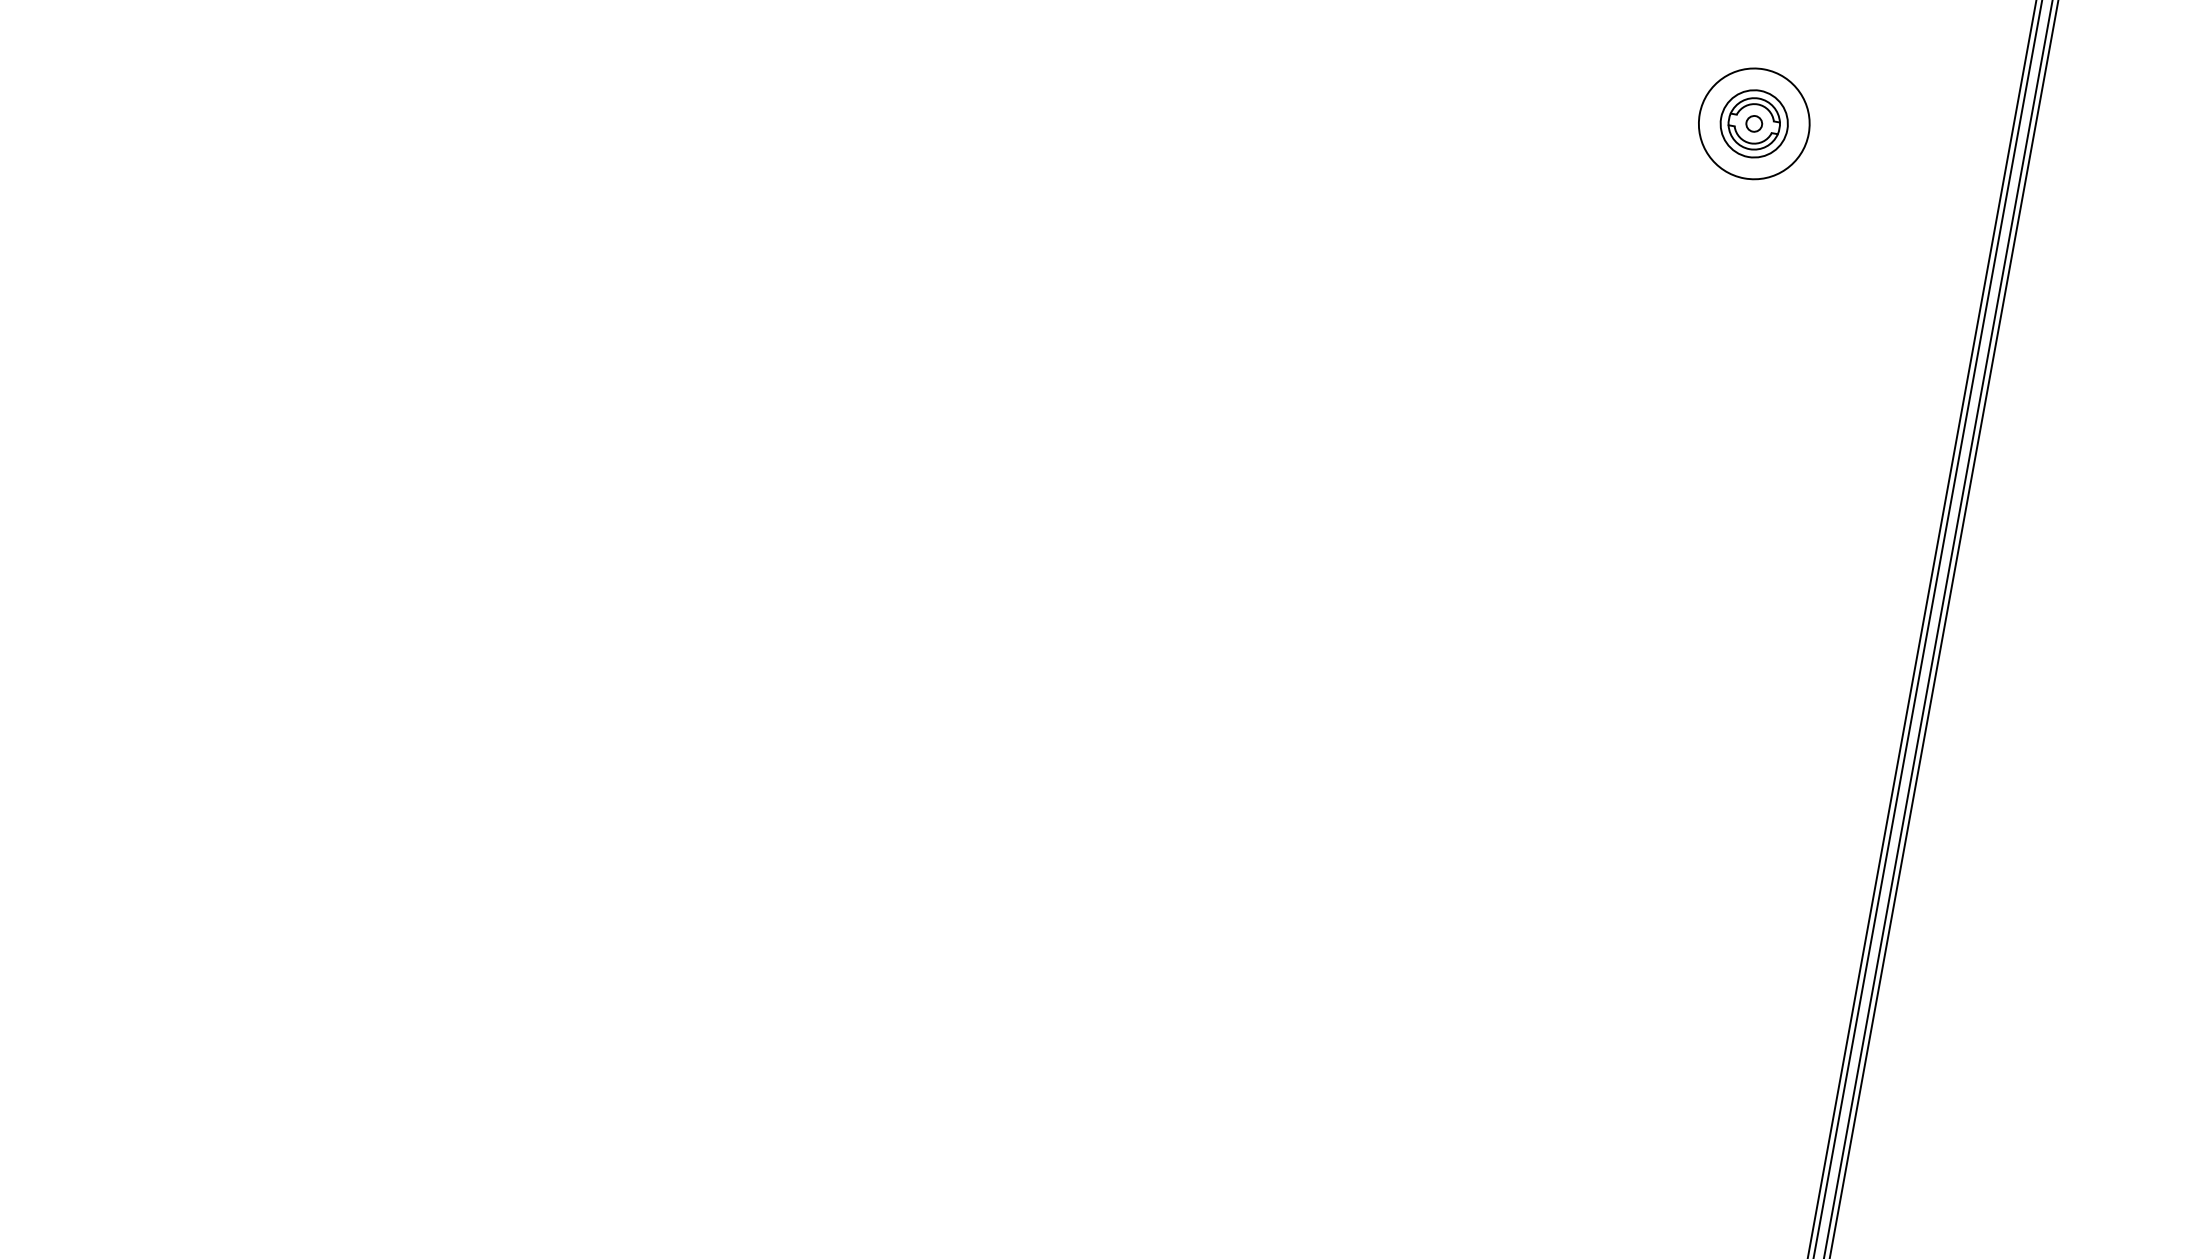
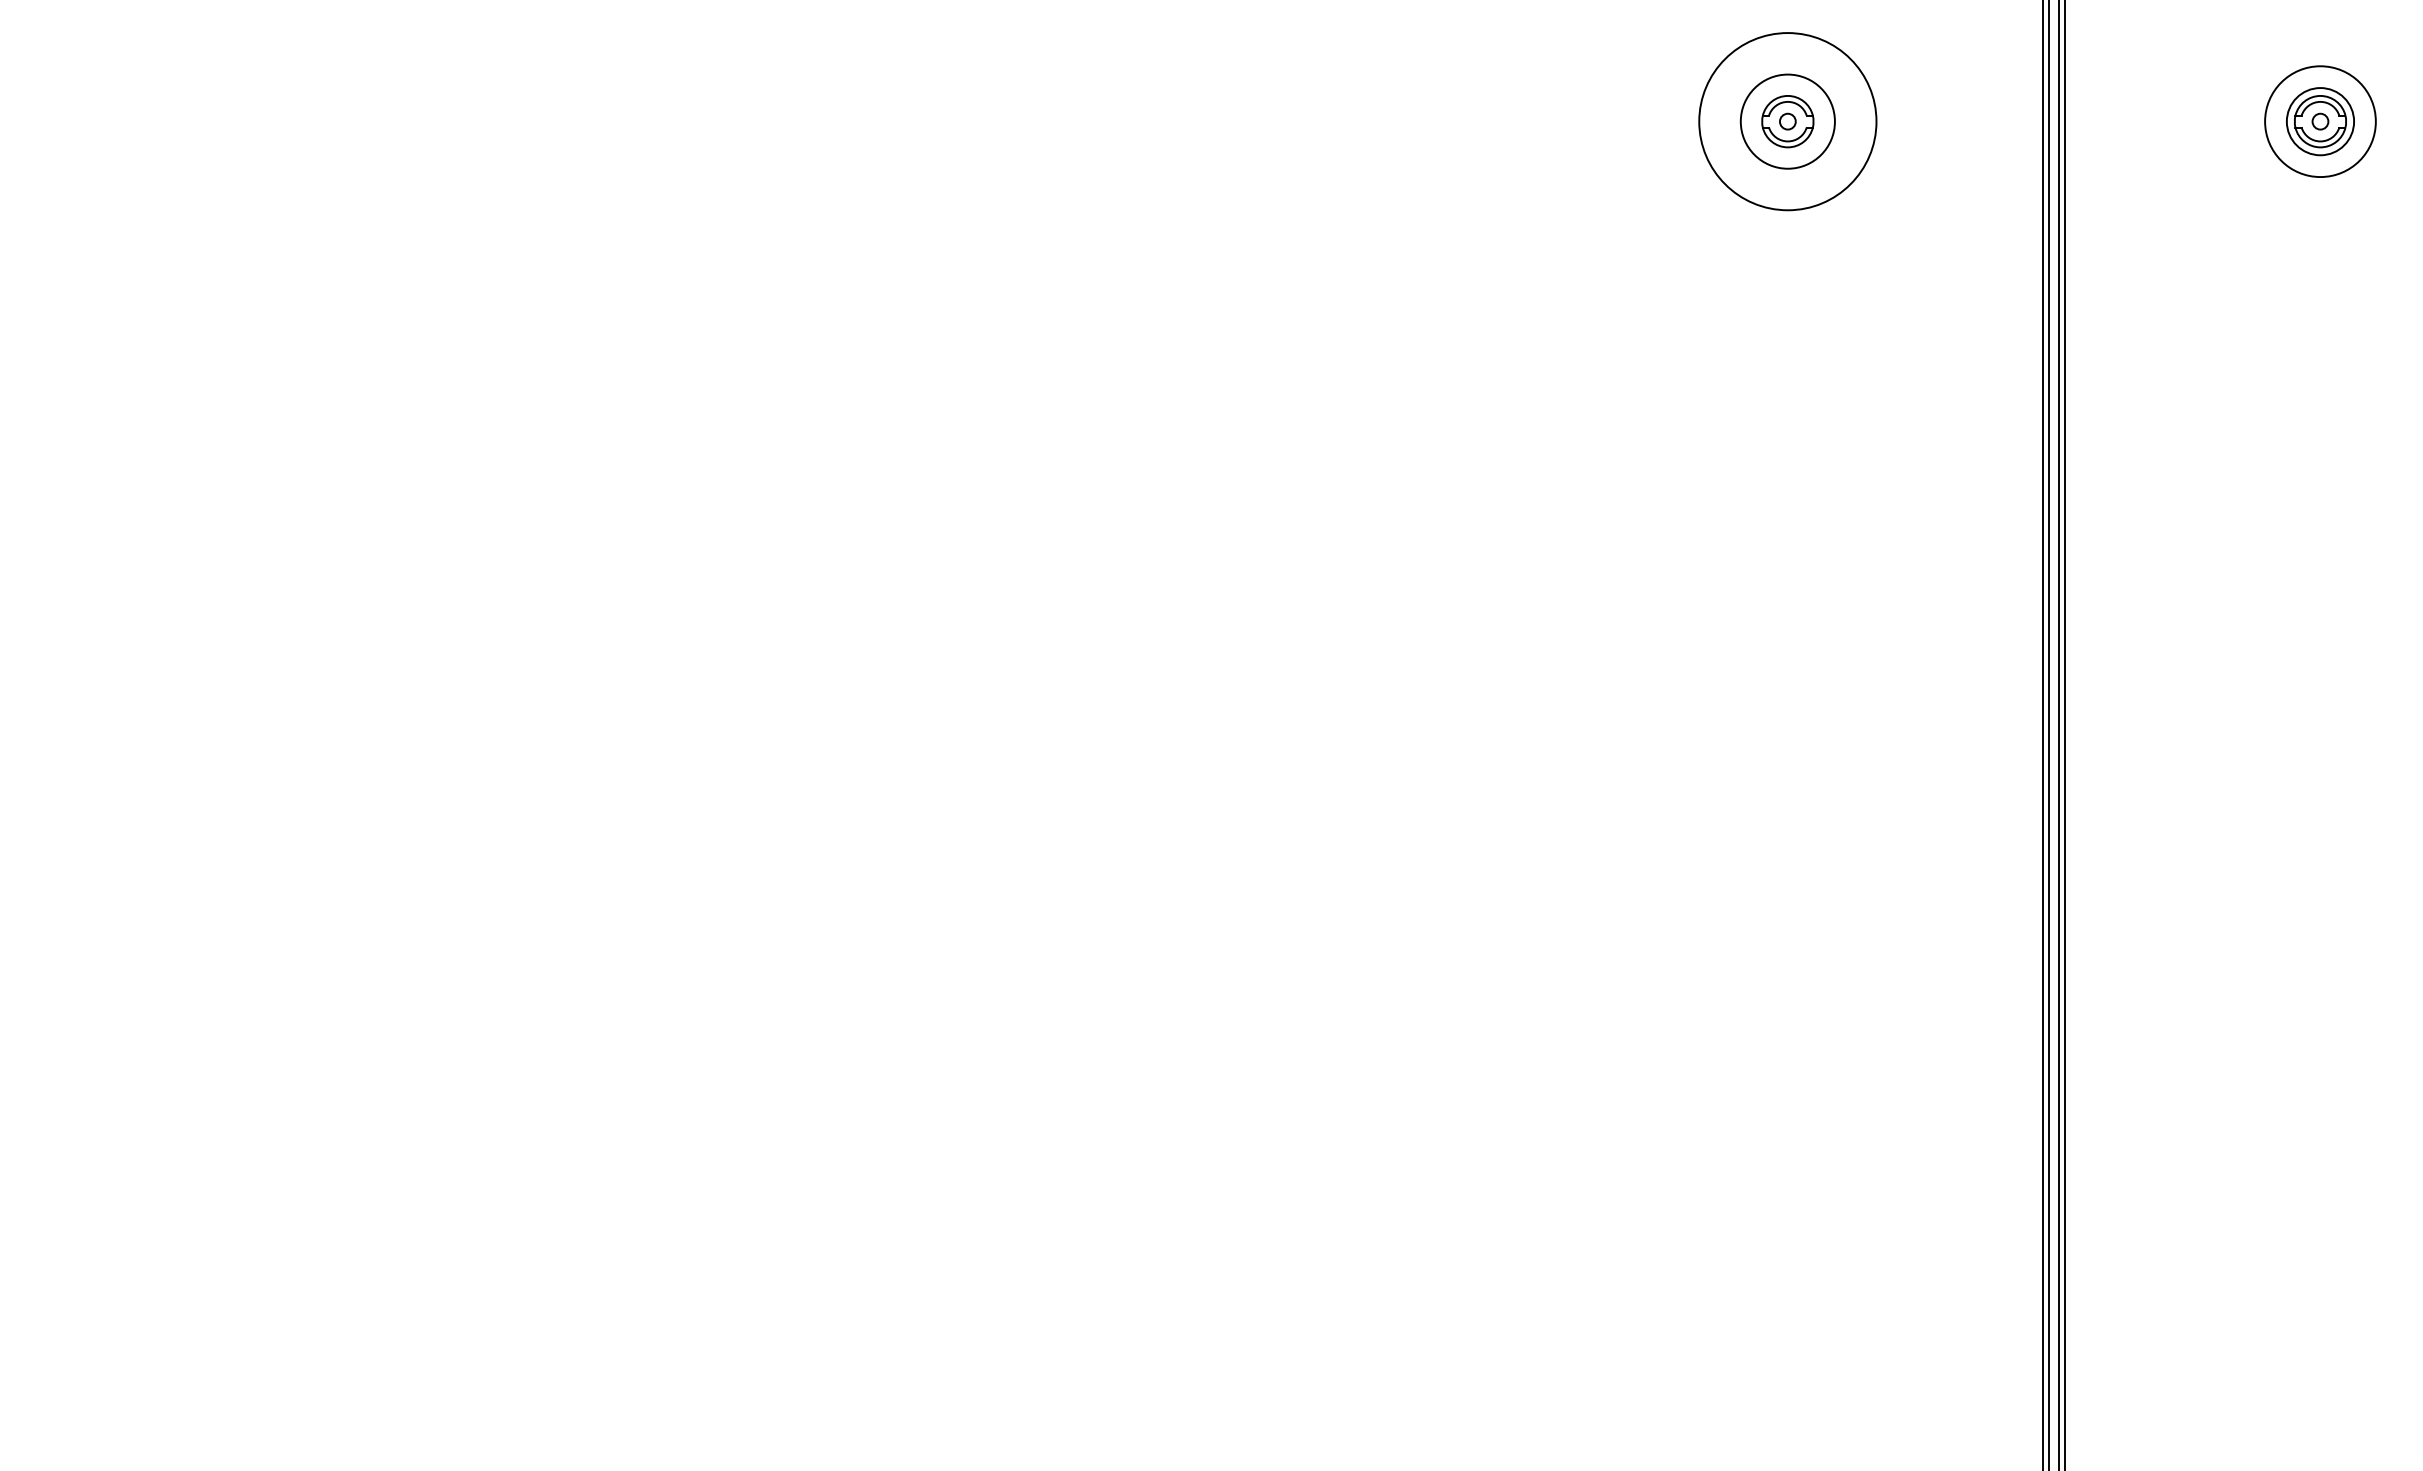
circle: (1753, 123) -> (1787, 121), size x1.4
circle: (1753, 123) -> (1787, 121), size x1.6

